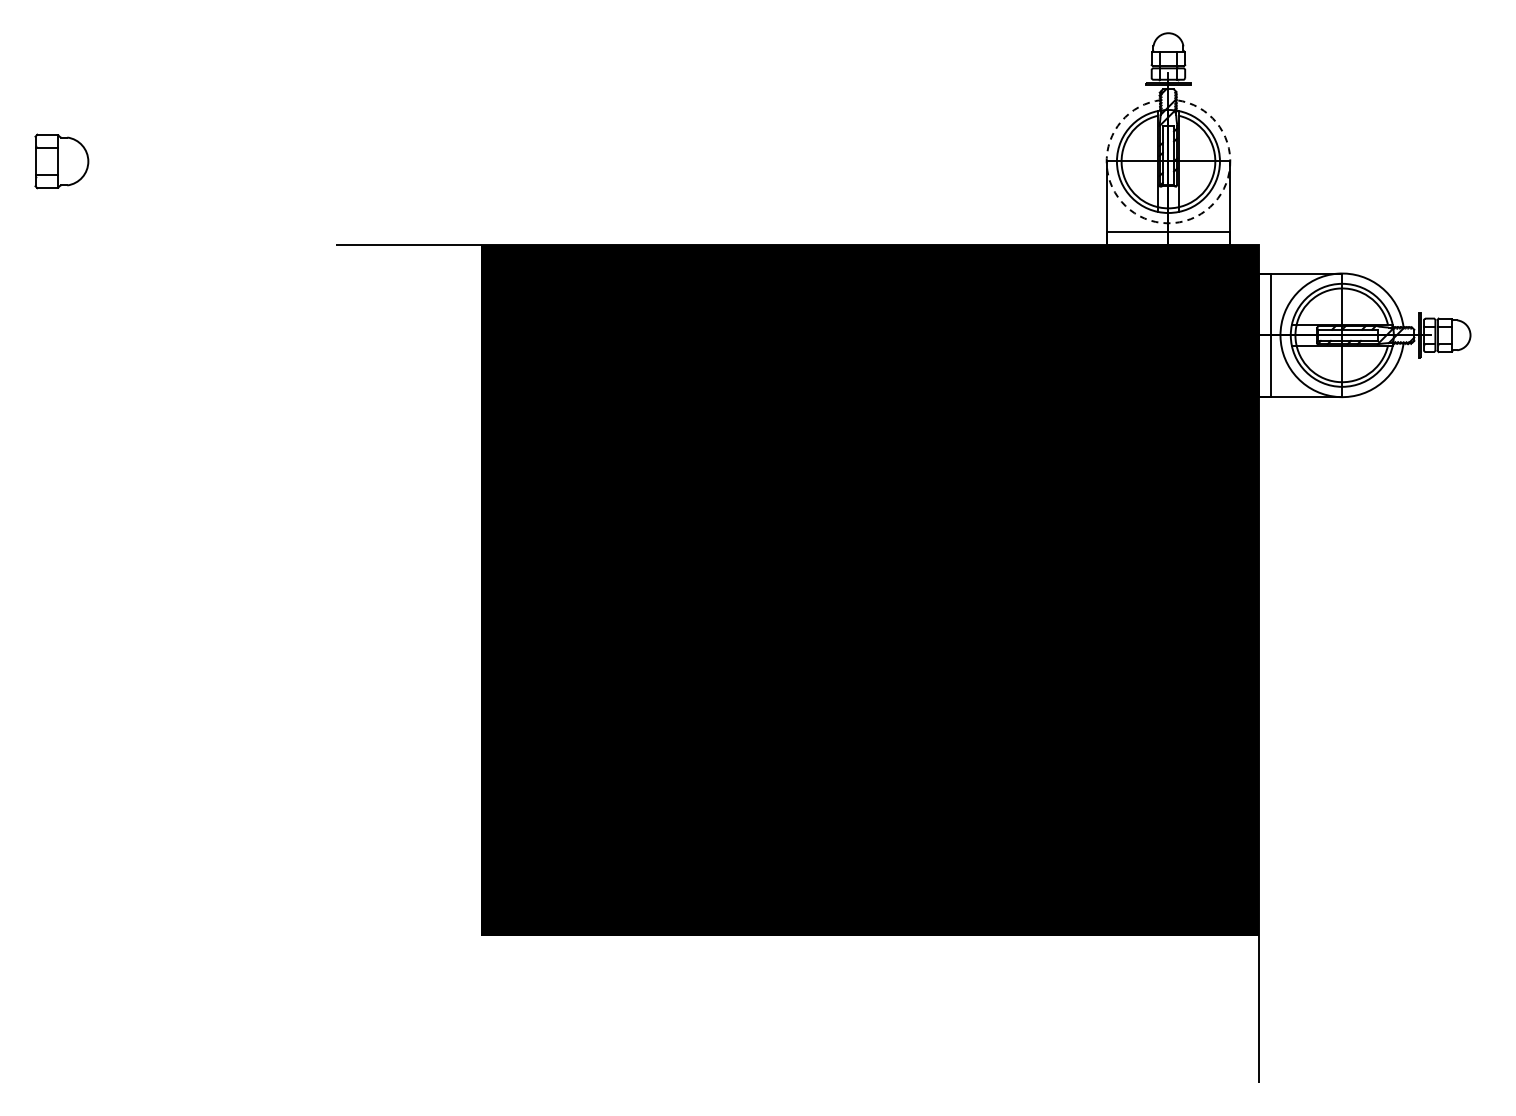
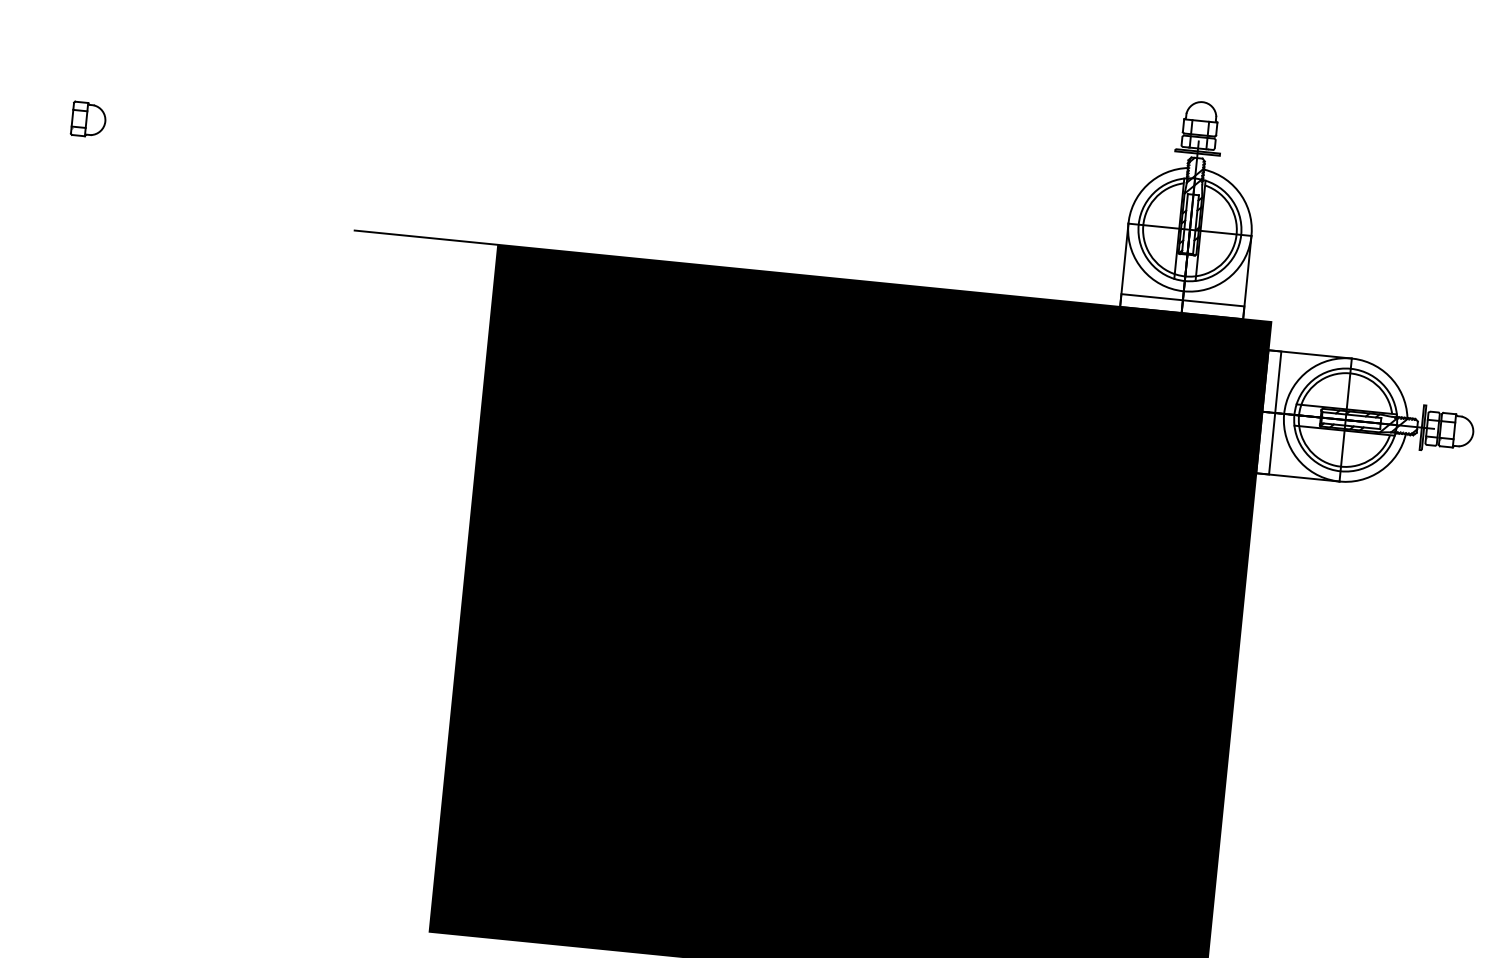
part: (61, 161) -> (88, 119), size x0.62
arc: (1167, 223) -> (1182, 291), dashed -> solid

